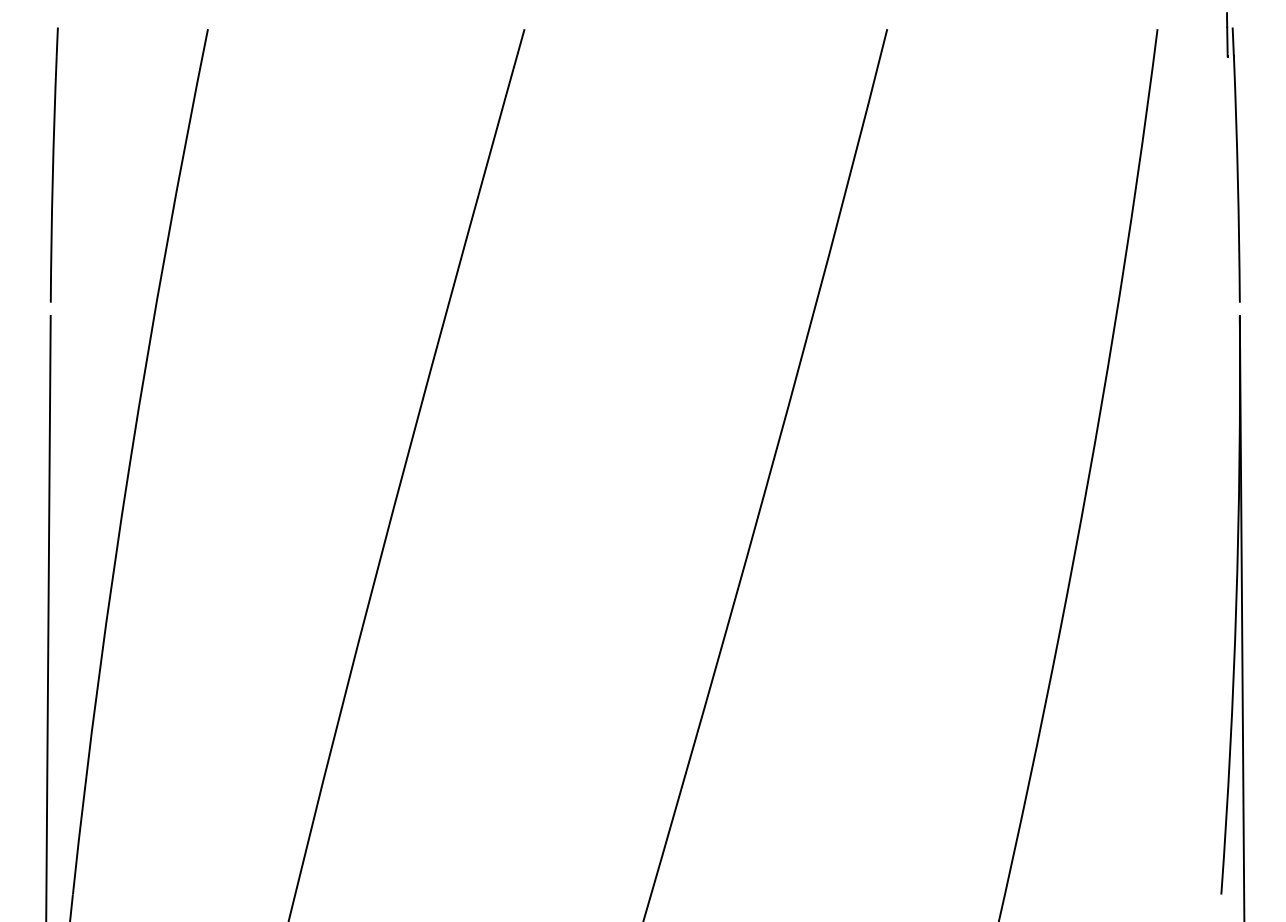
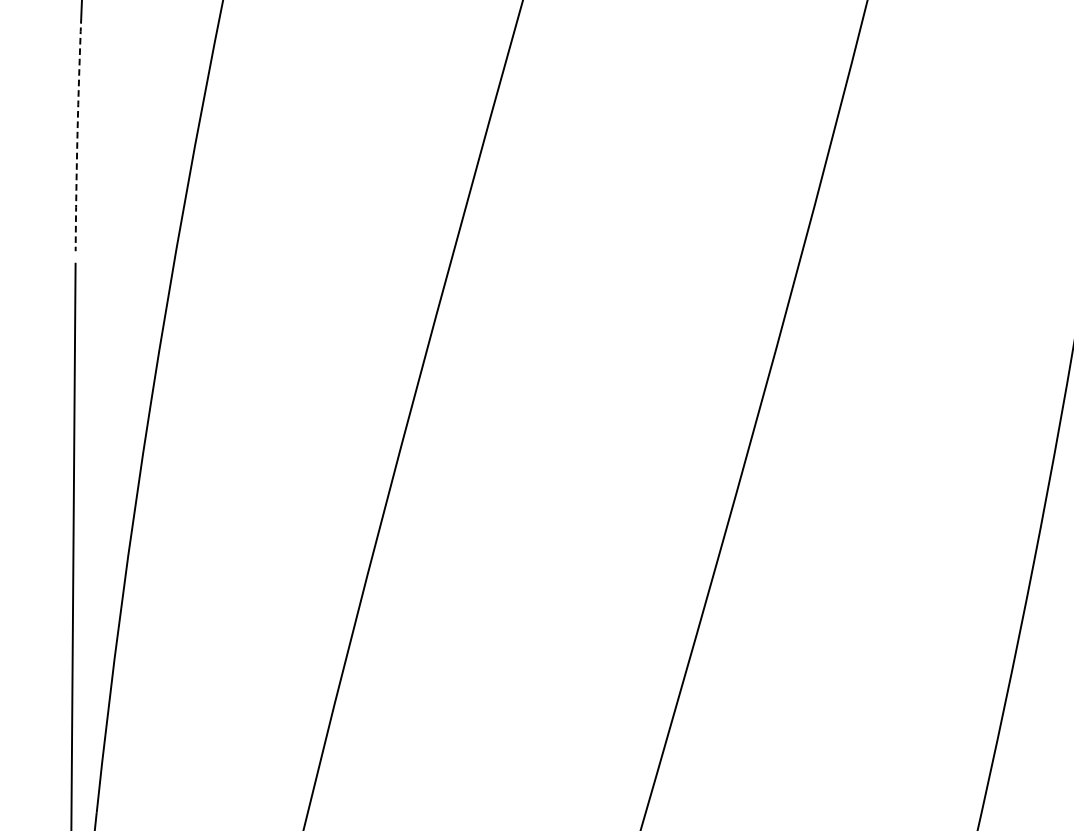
arc: (52, 179) -> (77, 134), solid -> dashed

